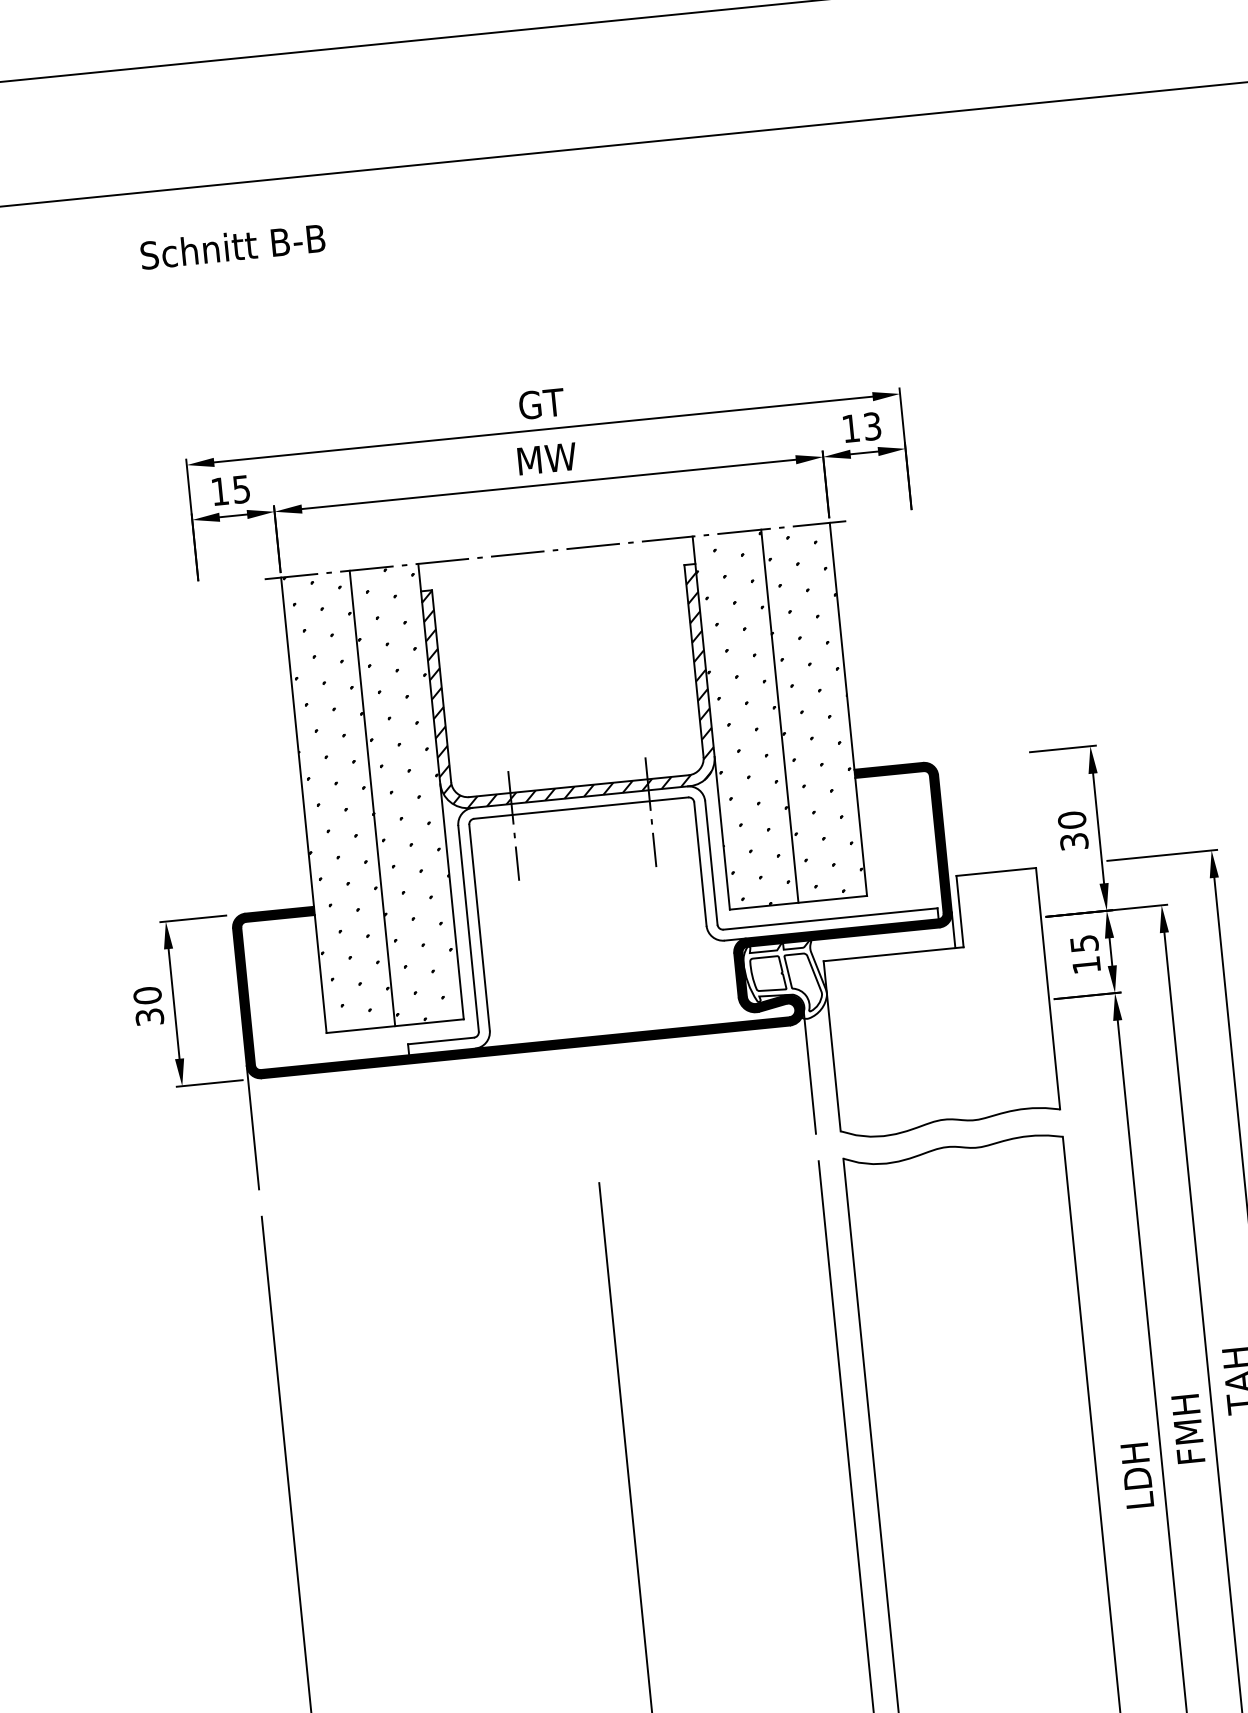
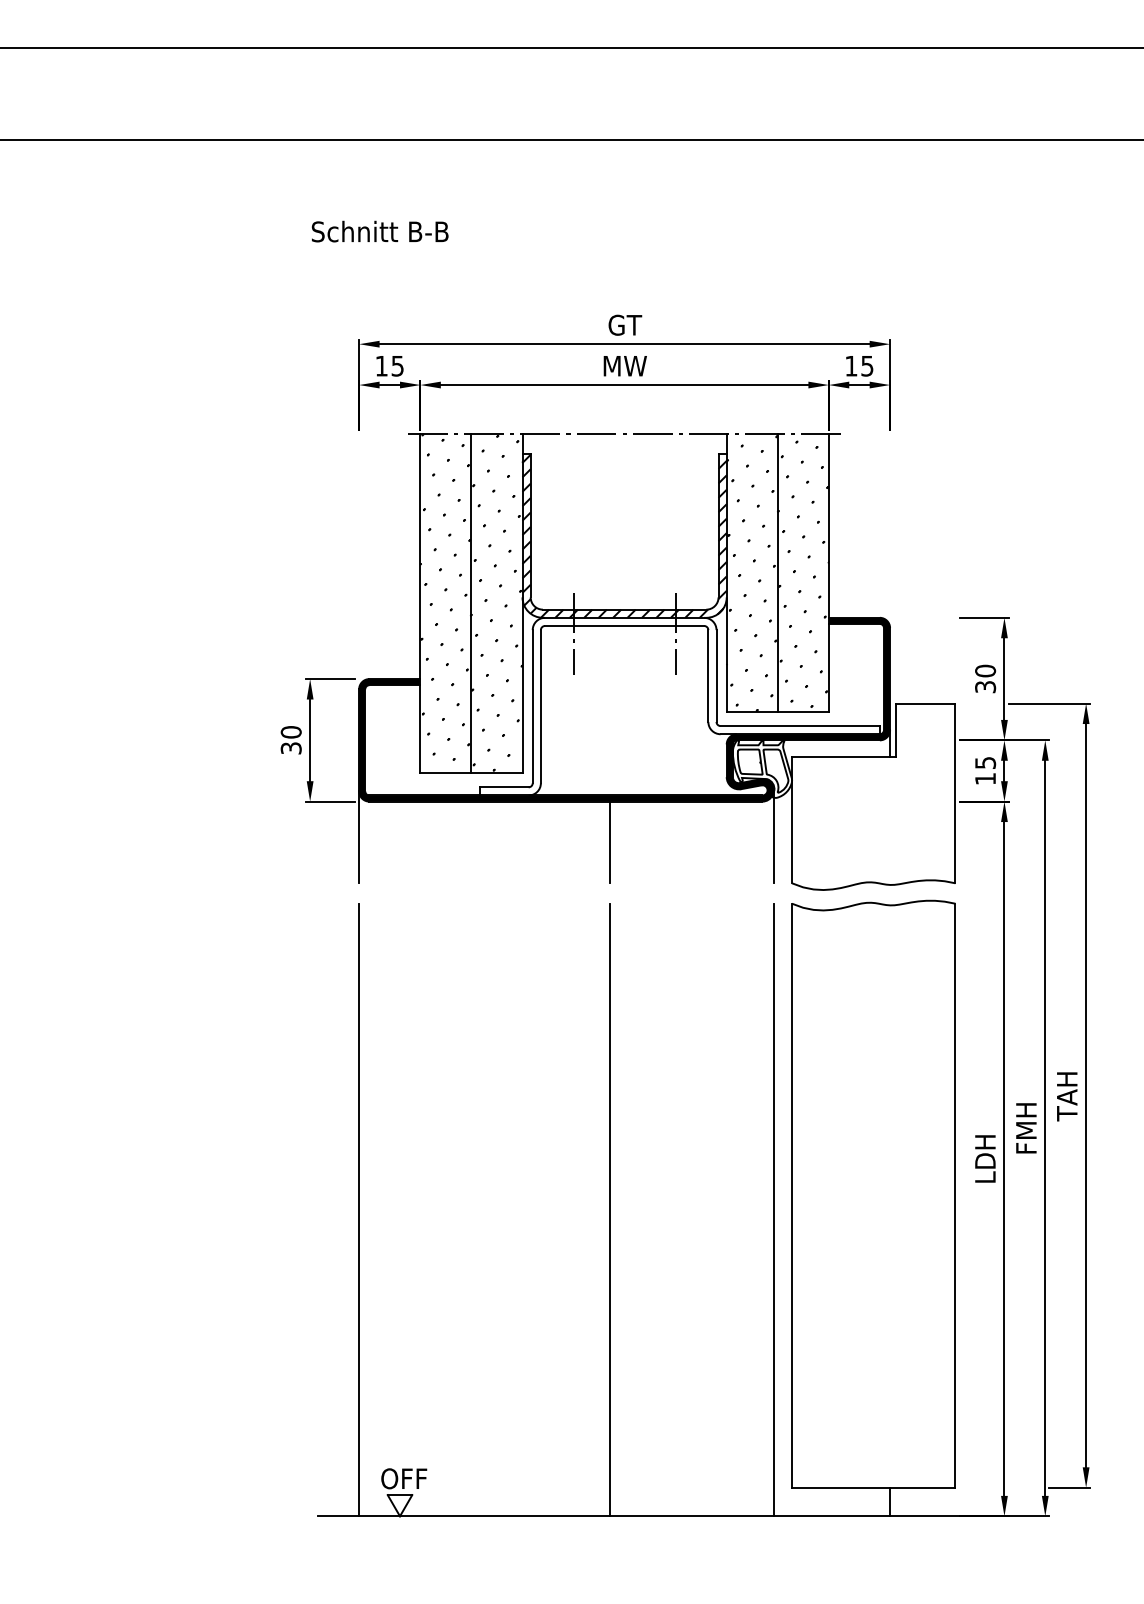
text: (231, 246) -> (379, 231), moved
text: (872, 425) -> (867, 365), 13 -> 15
line: (591, 1100) -> (610, 842), added

